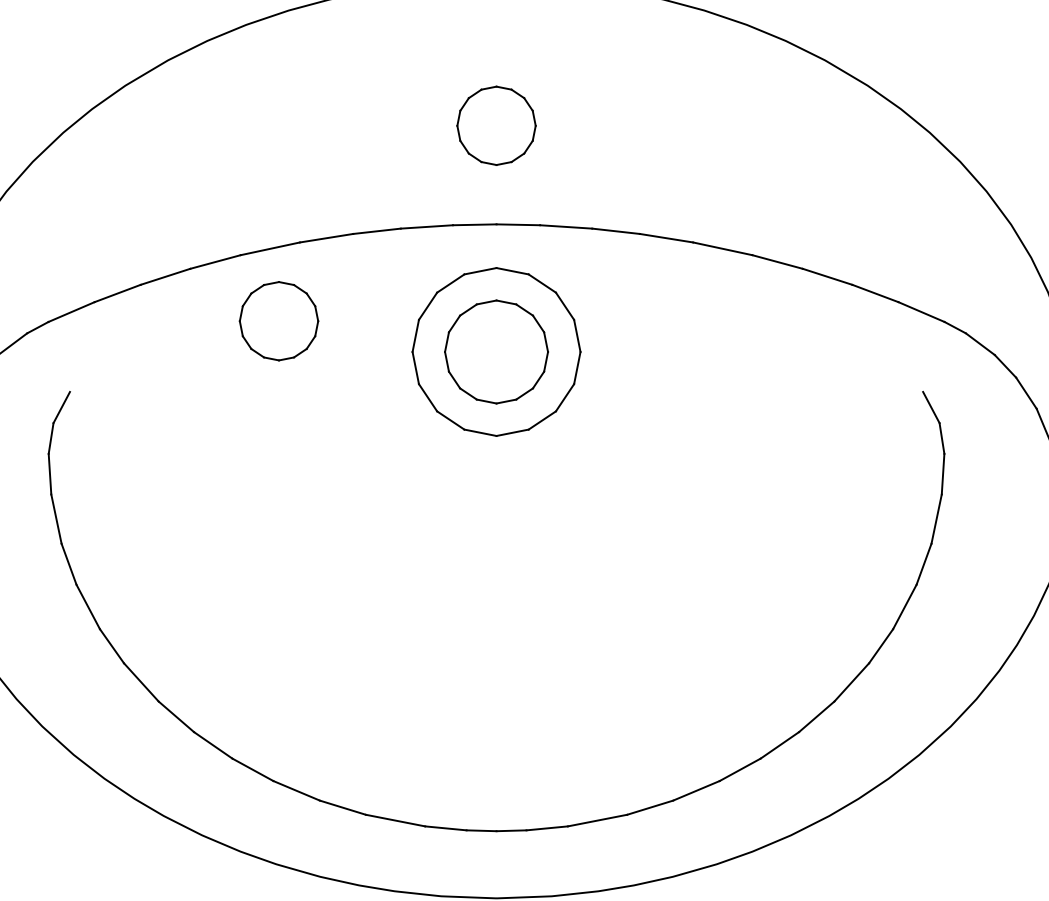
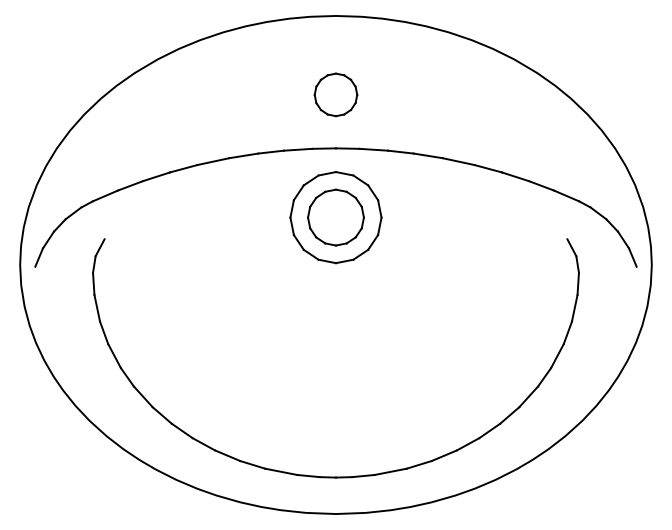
part: (278, 320) -> (217, 200), removed

